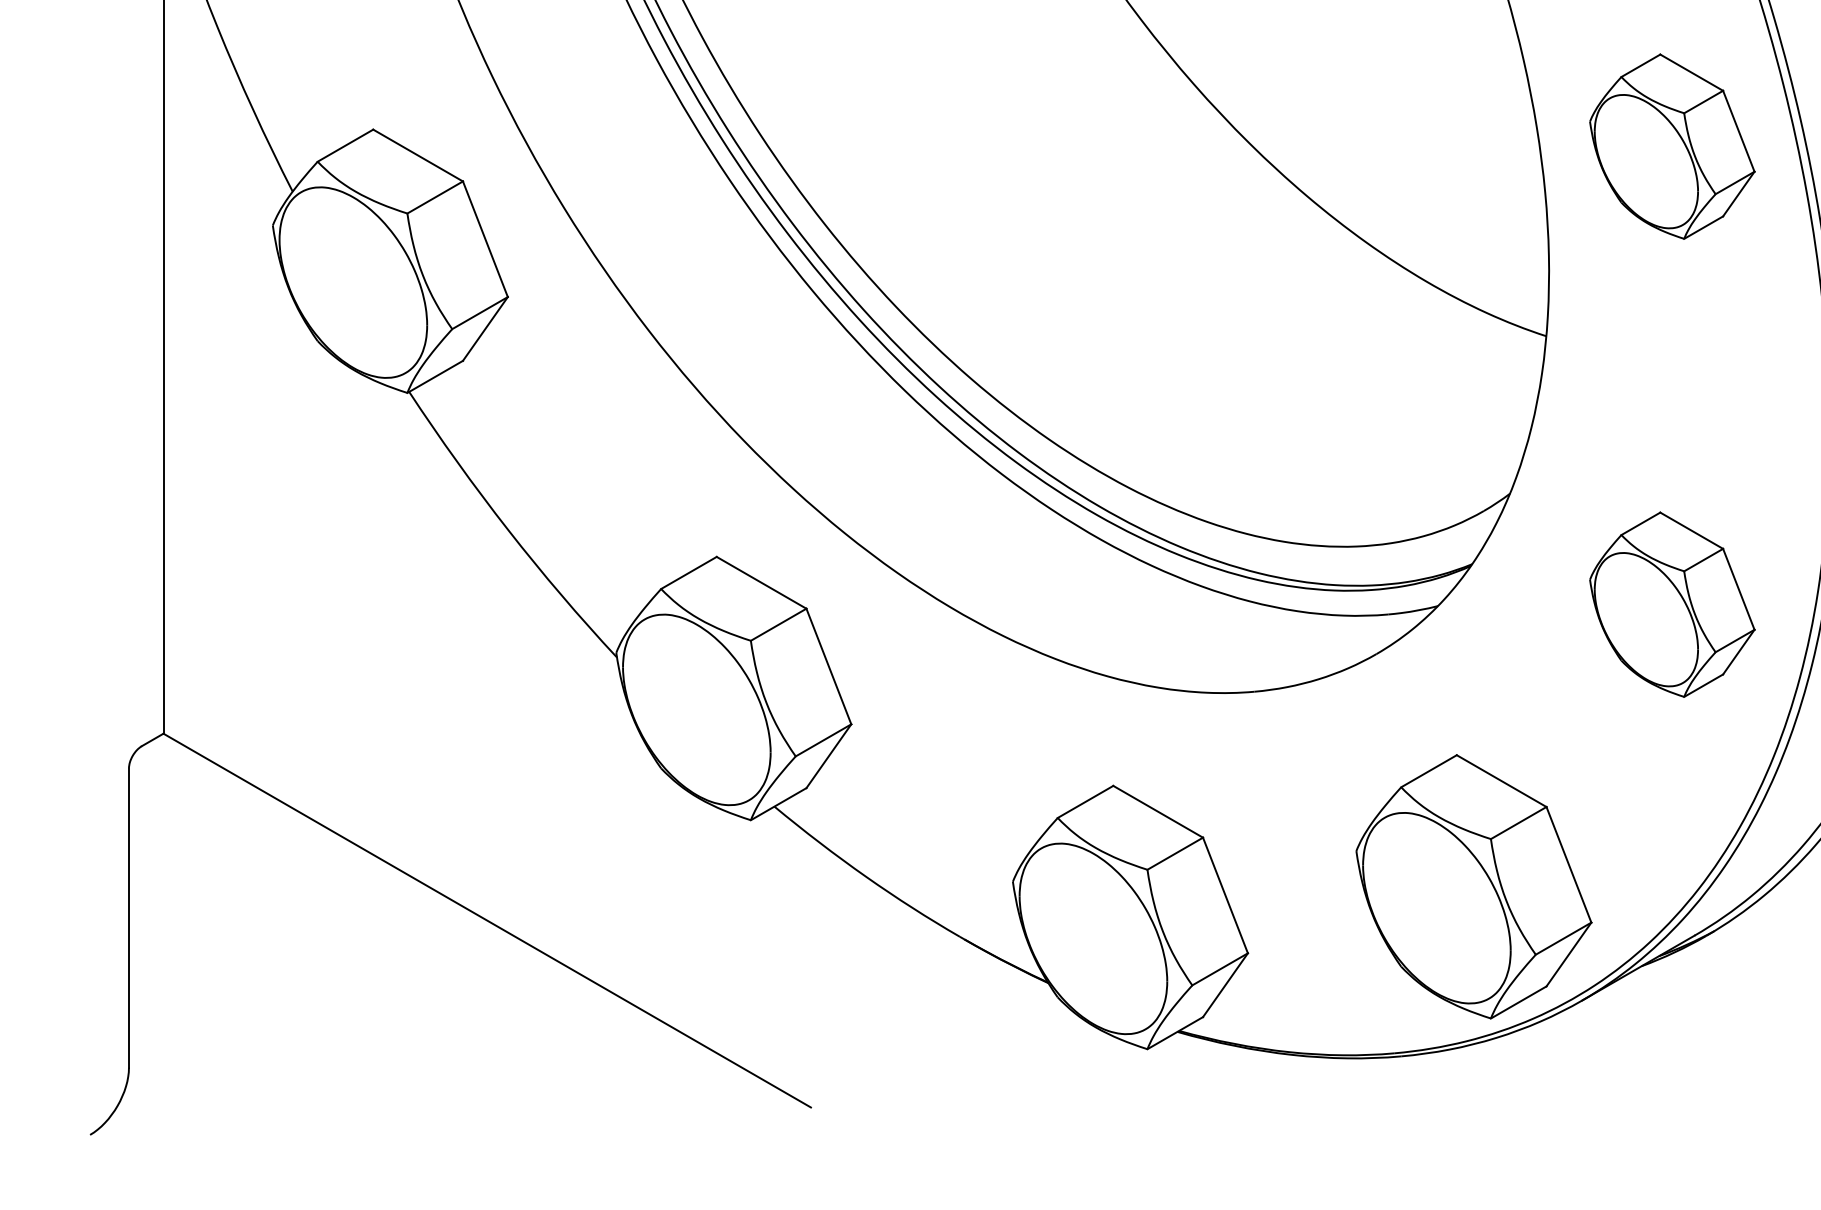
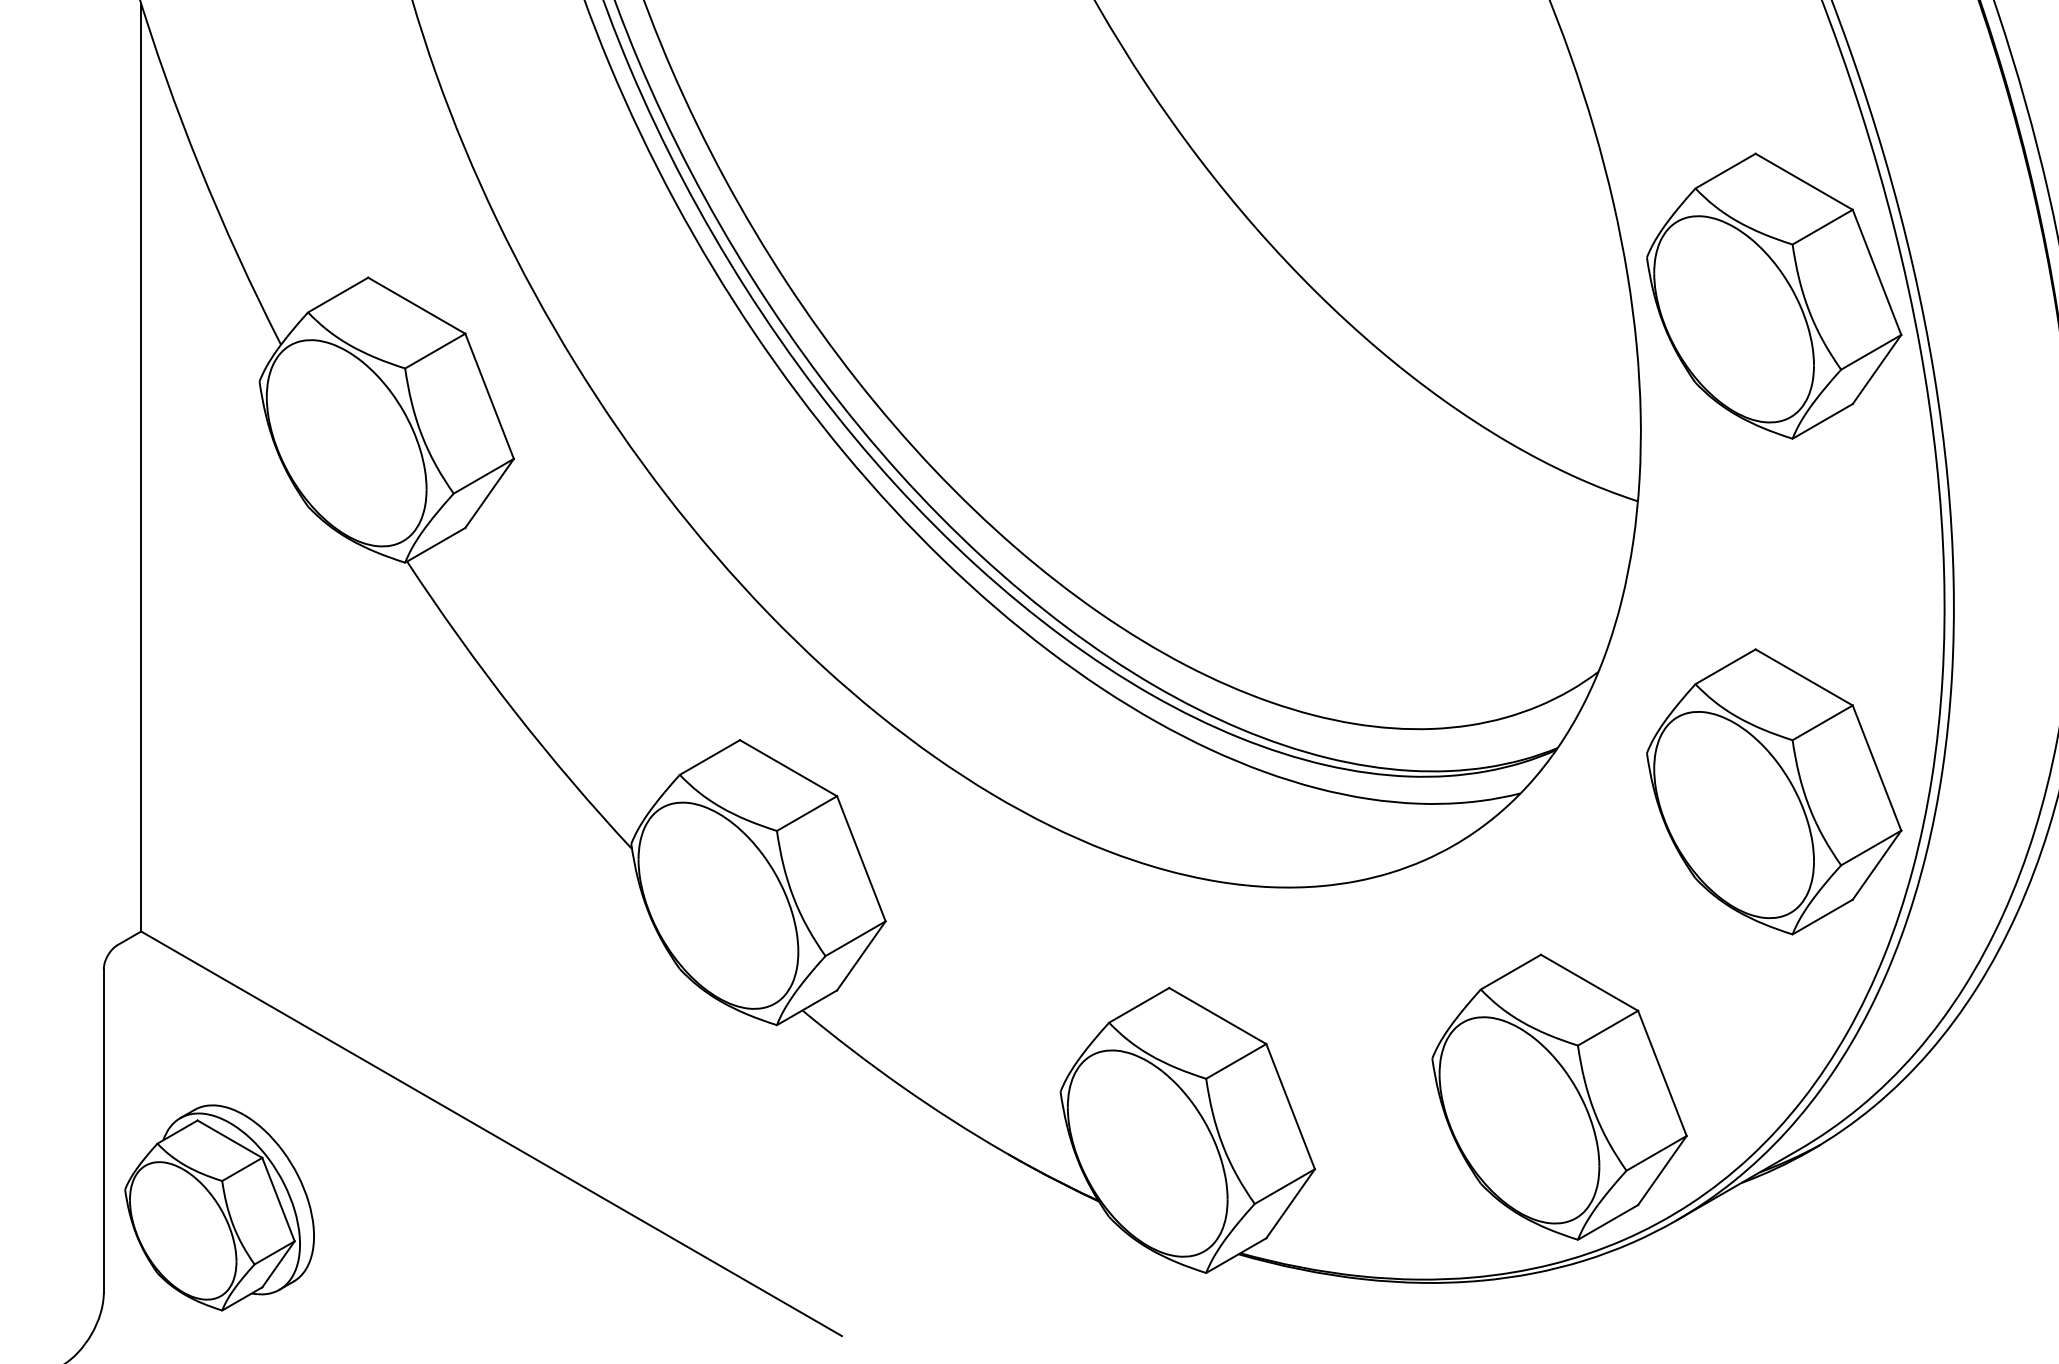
part: (1672, 146) -> (1774, 295), size x1.43
part: (1672, 604) -> (1774, 791), size x1.43
part: (235, 988) -> (219, 1207), added

